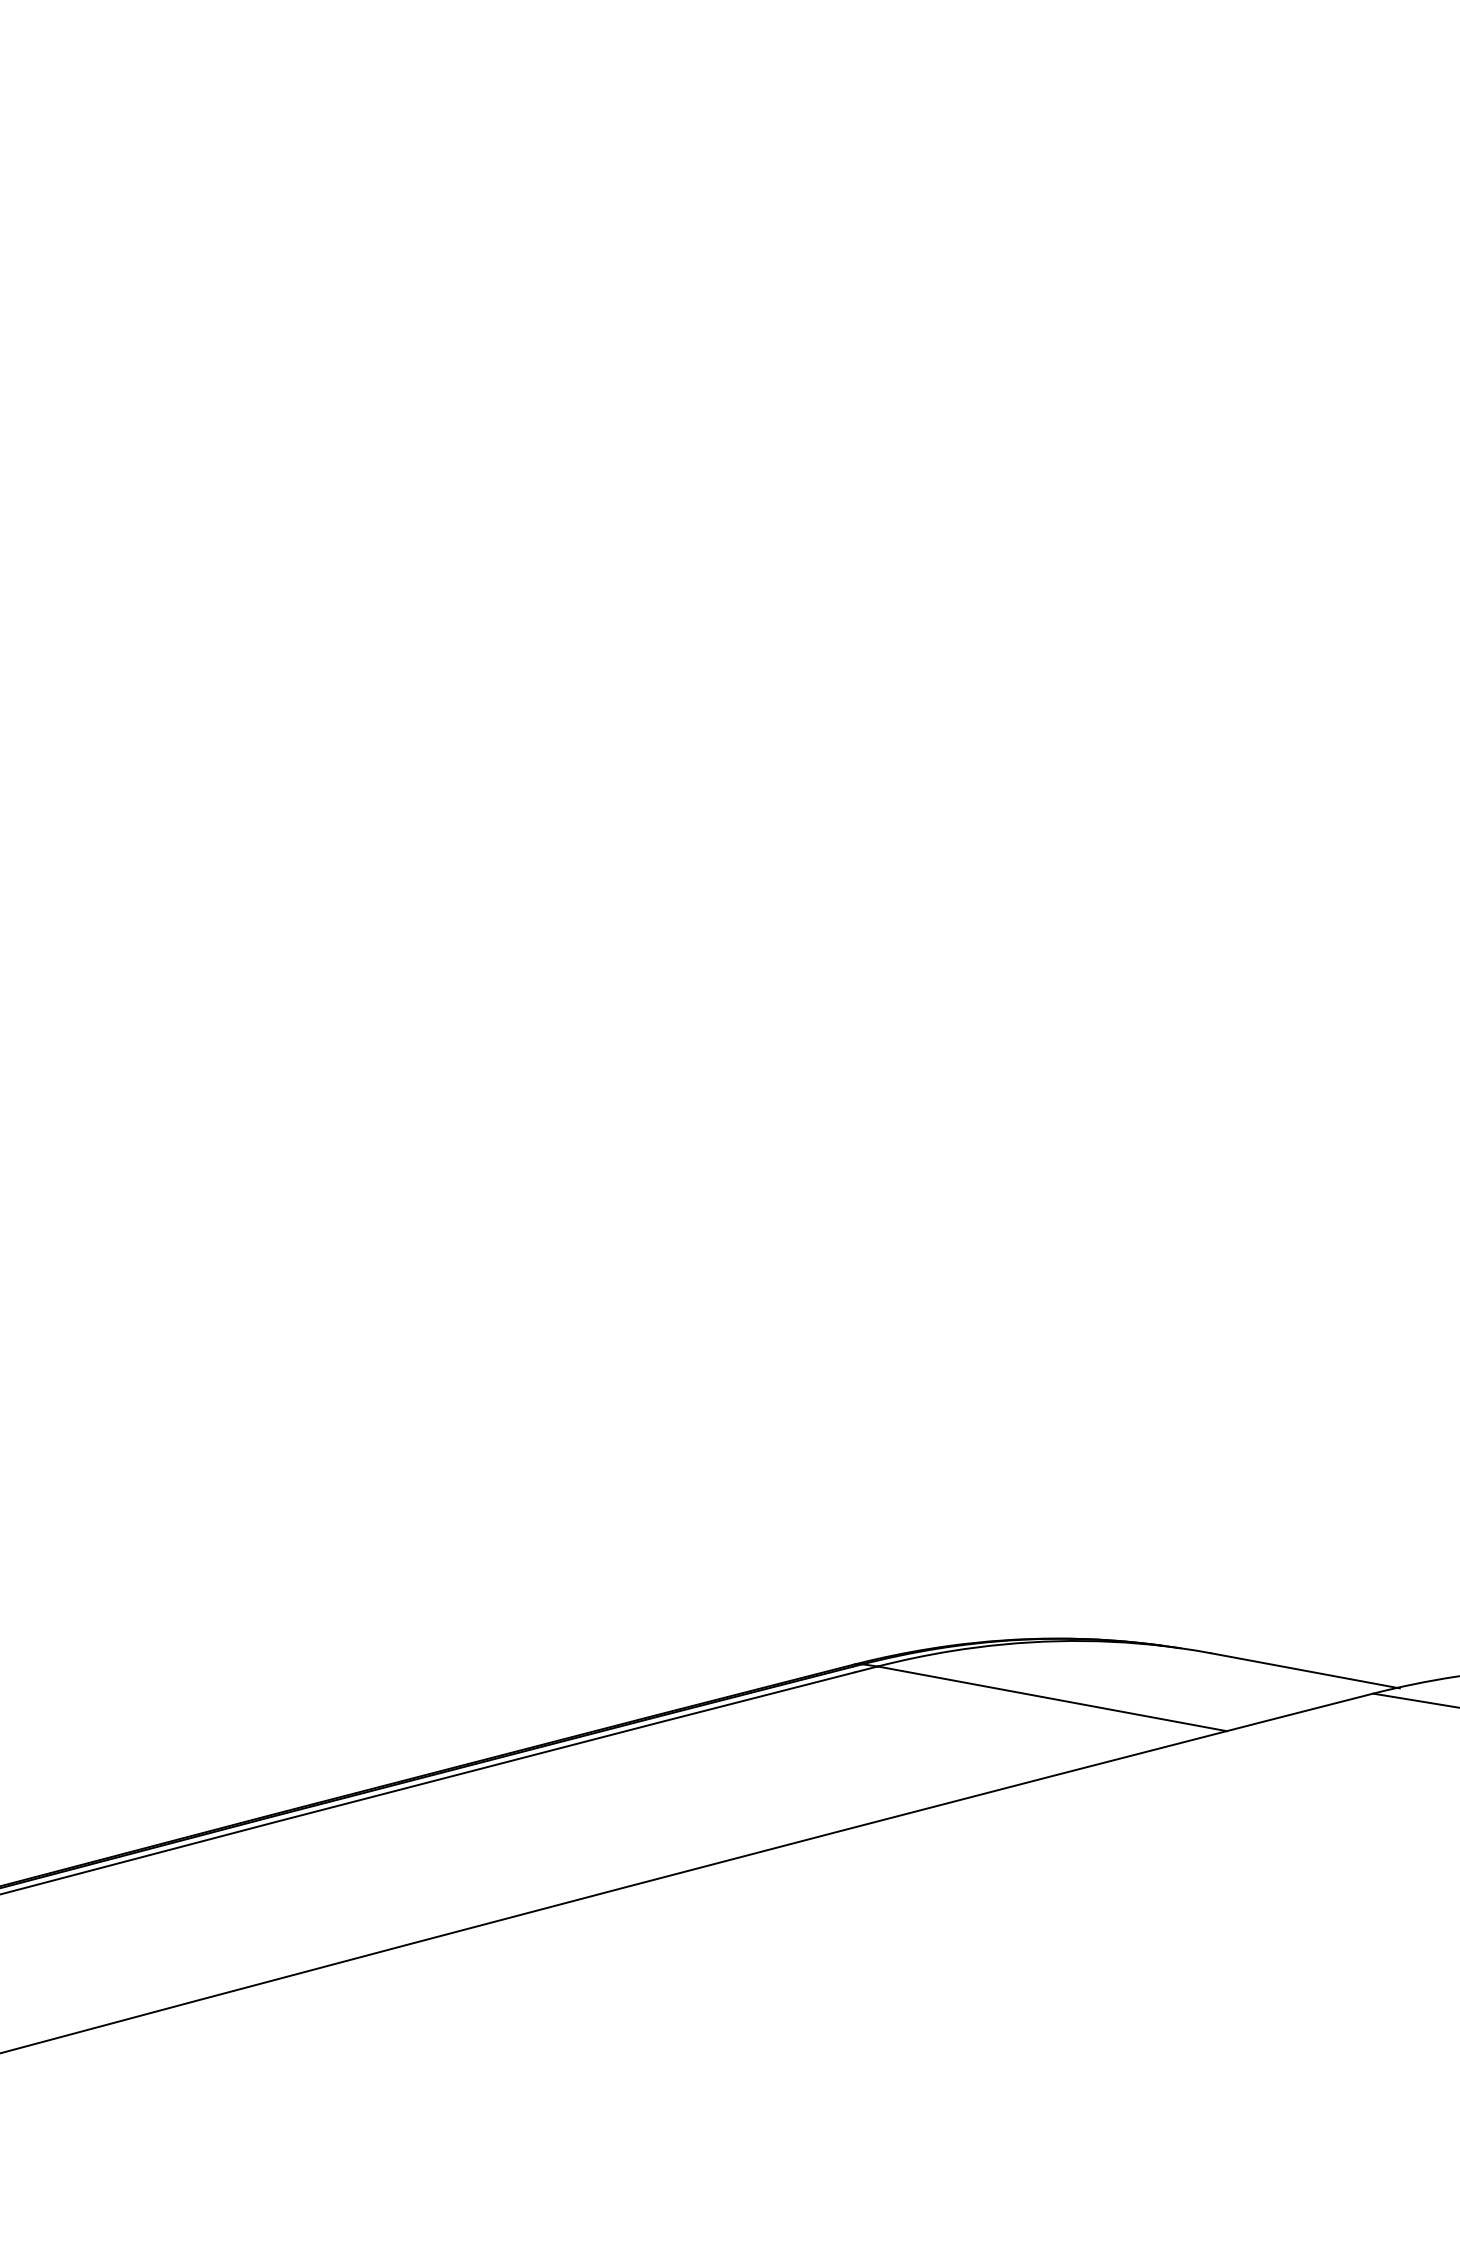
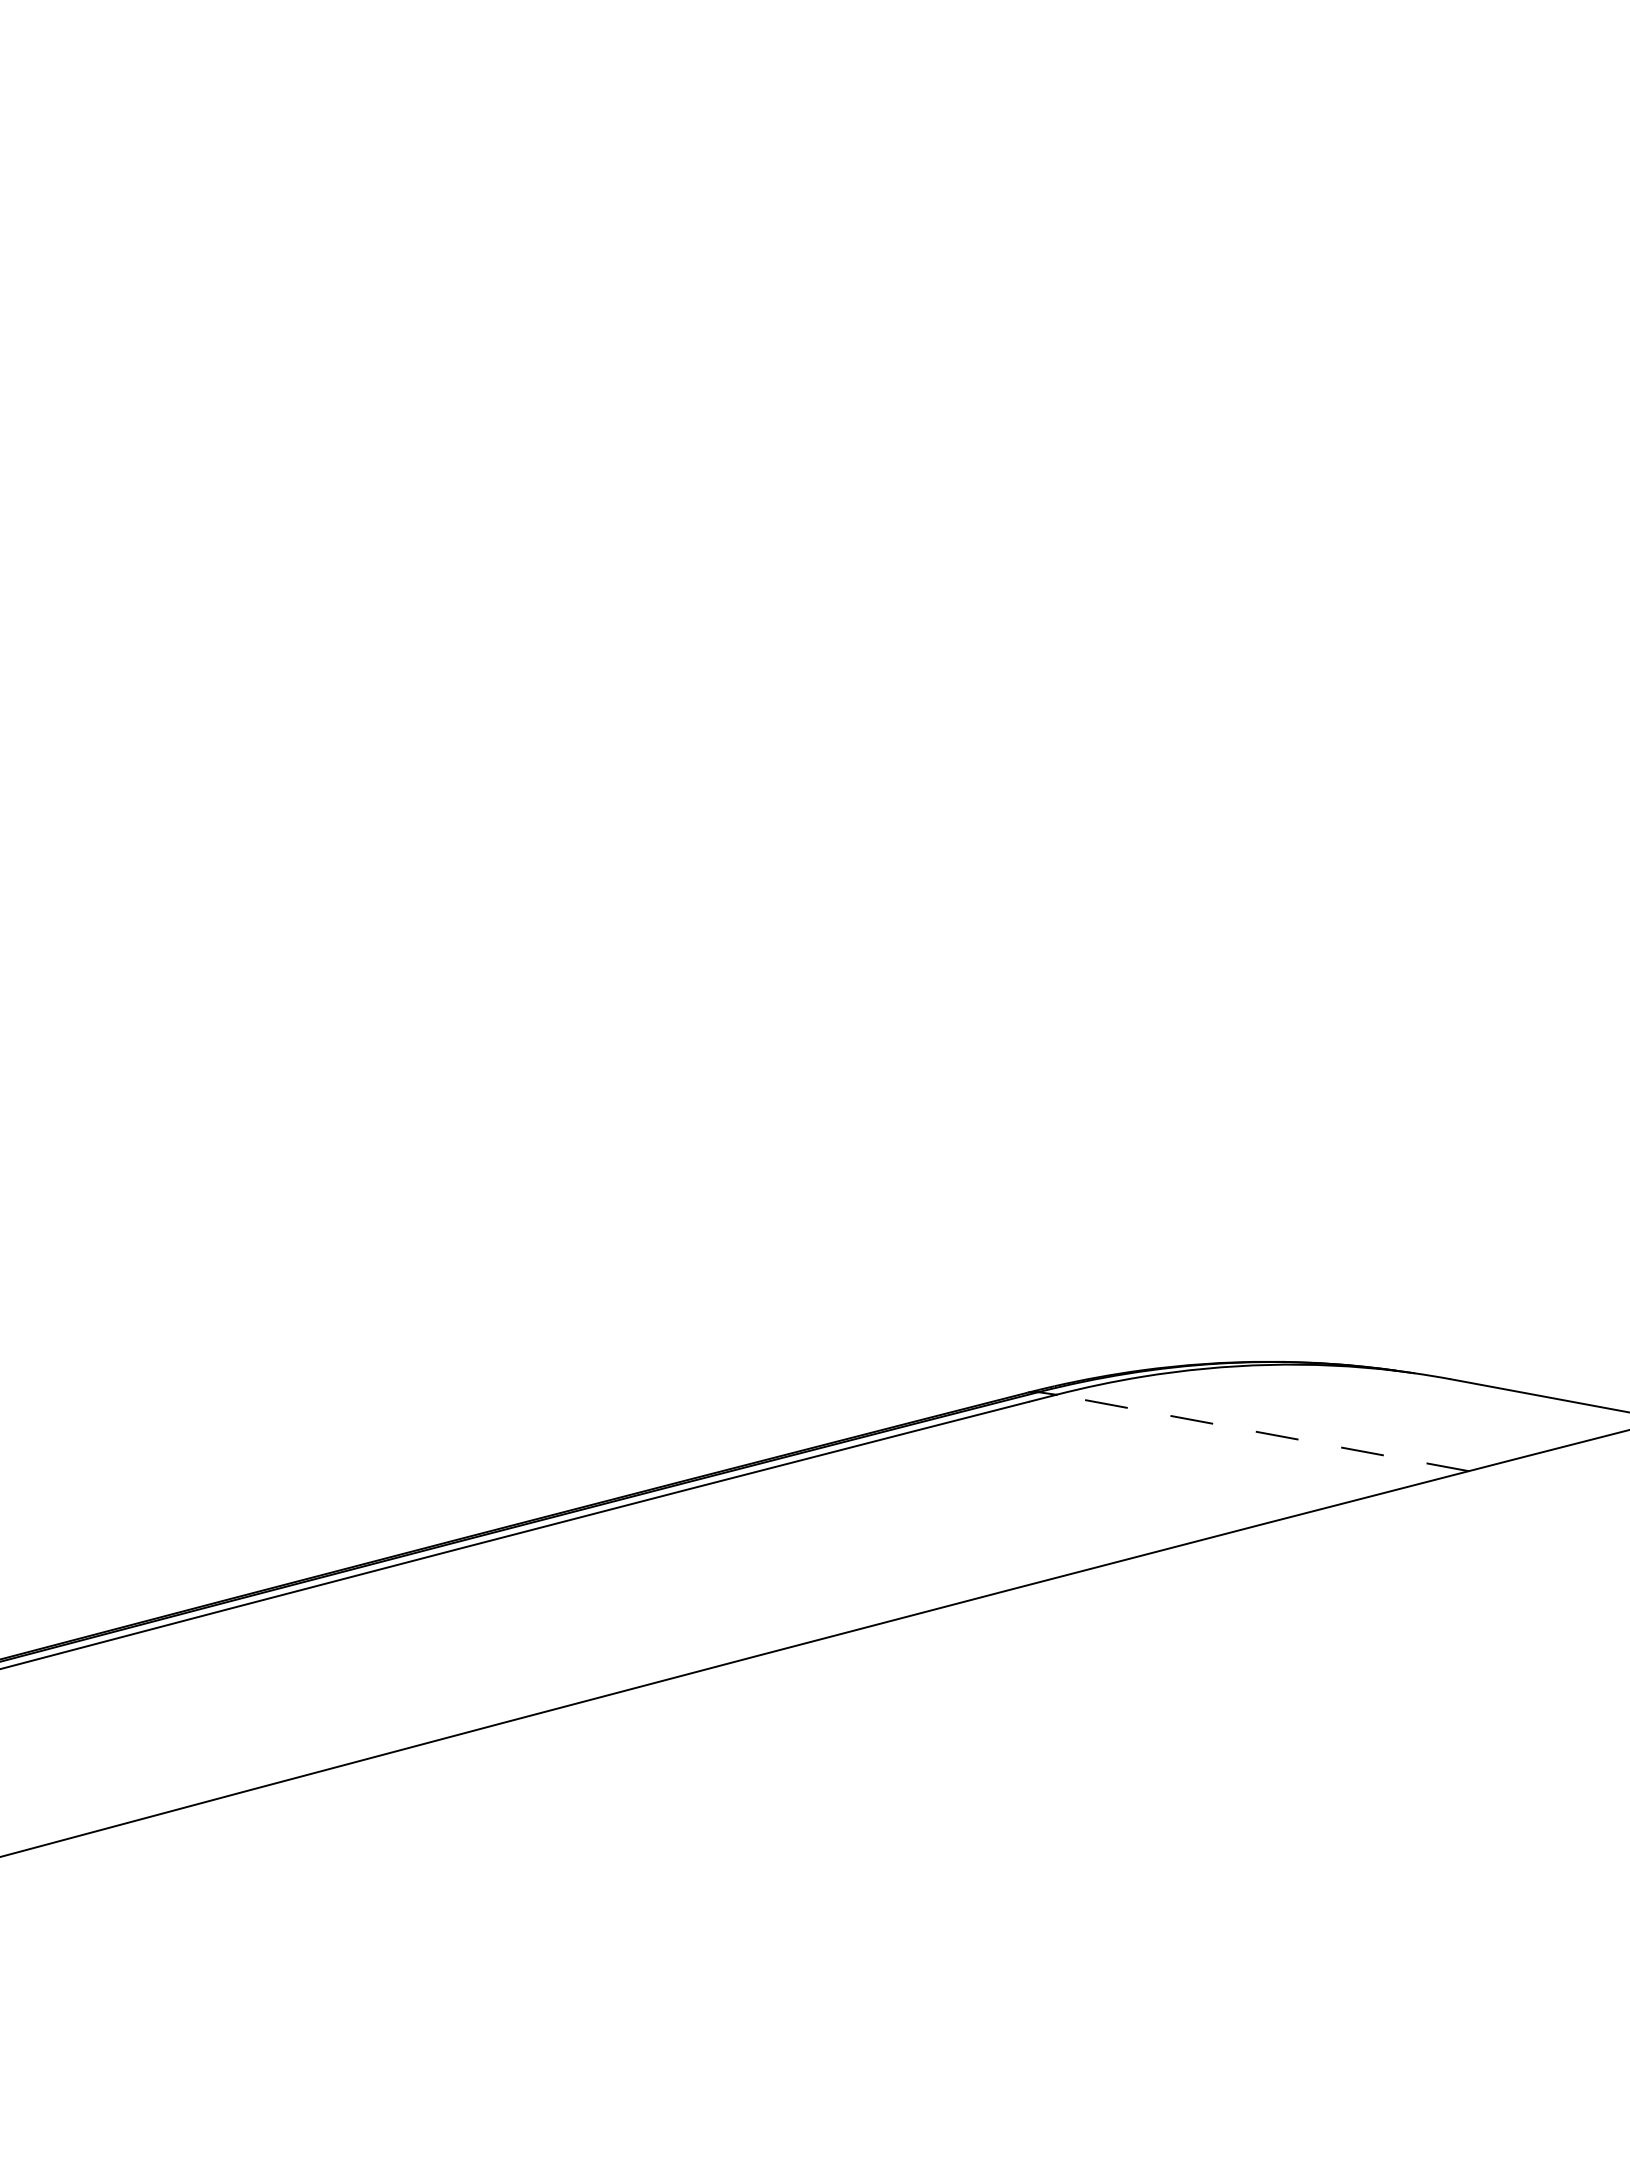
line: (1052, 1698) -> (1262, 1432), solid -> dashed

